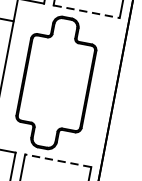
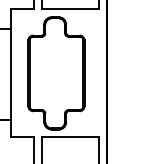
line: (86, 12) -> (70, 9), dashed -> solid
line: (57, 160) -> (69, 137), dashed -> solid

